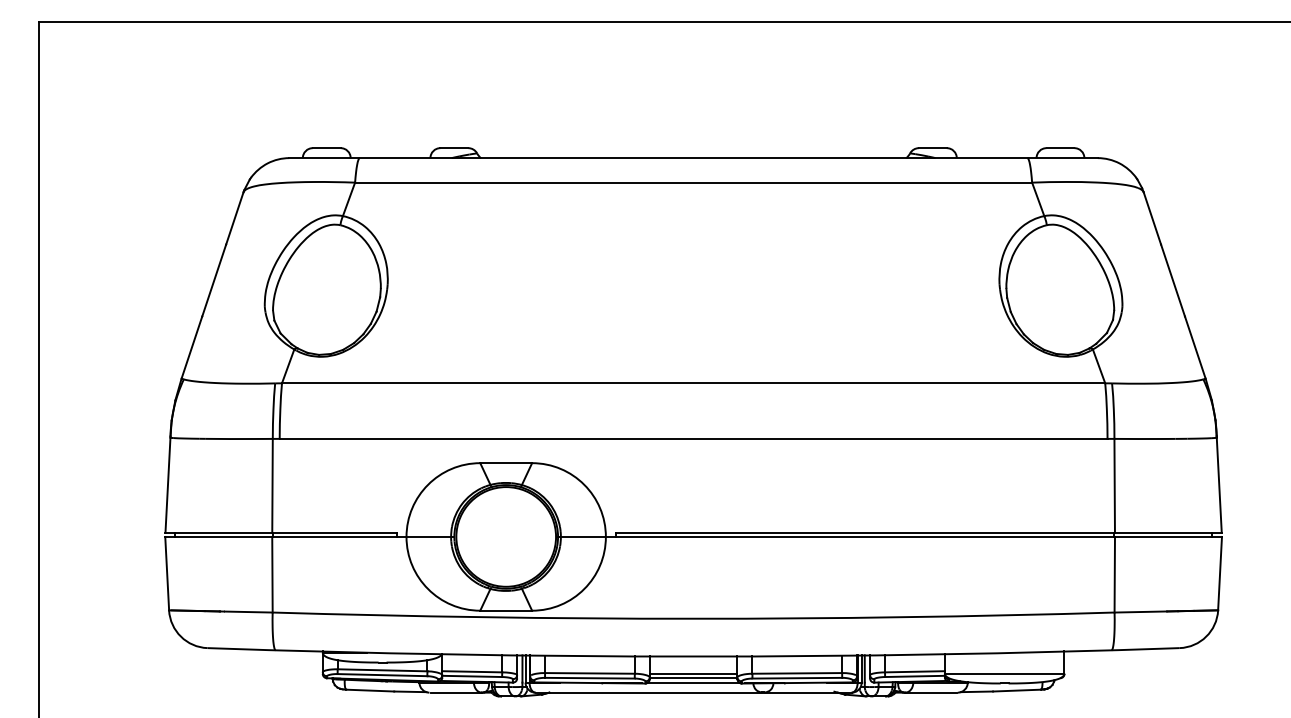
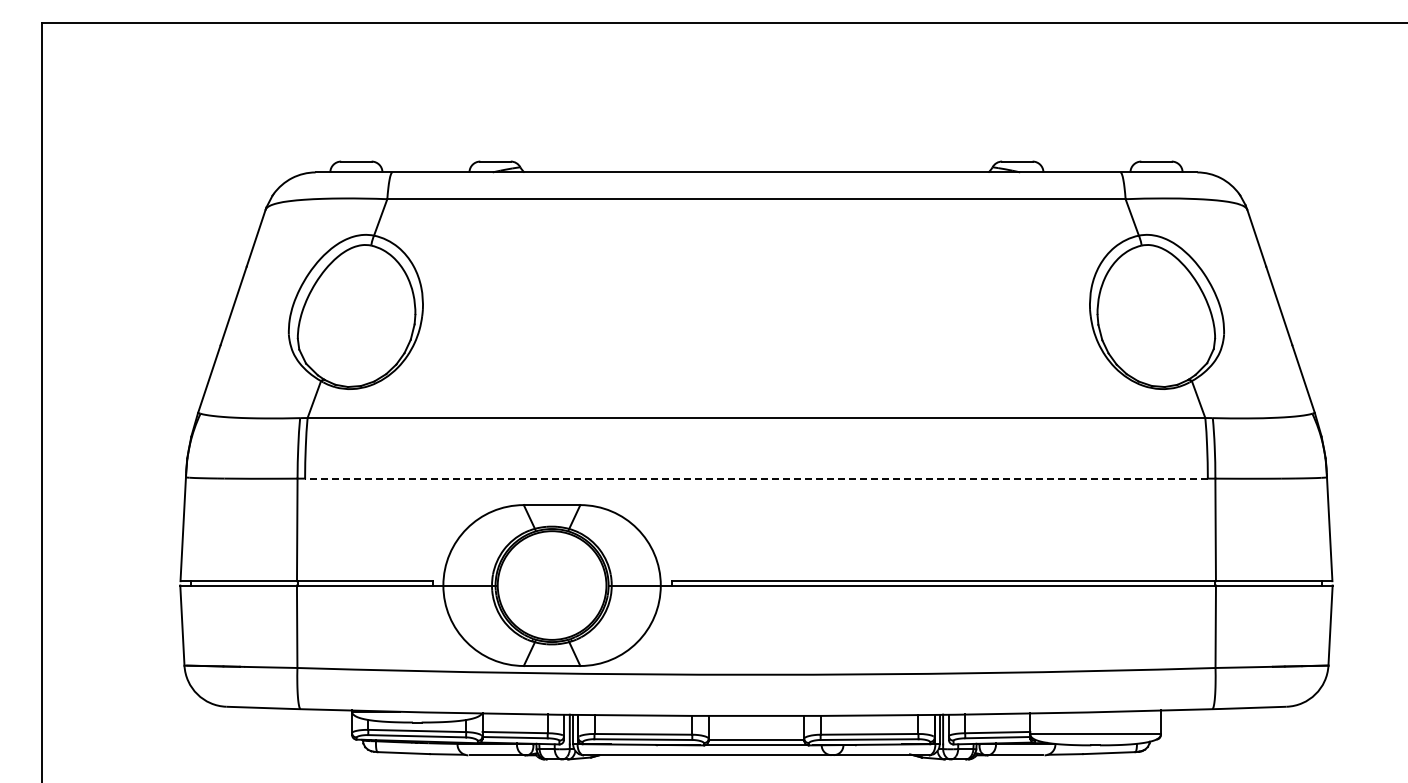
line: (692, 438) -> (755, 478), solid -> dashed
line: (693, 673) -> (756, 734), removed

